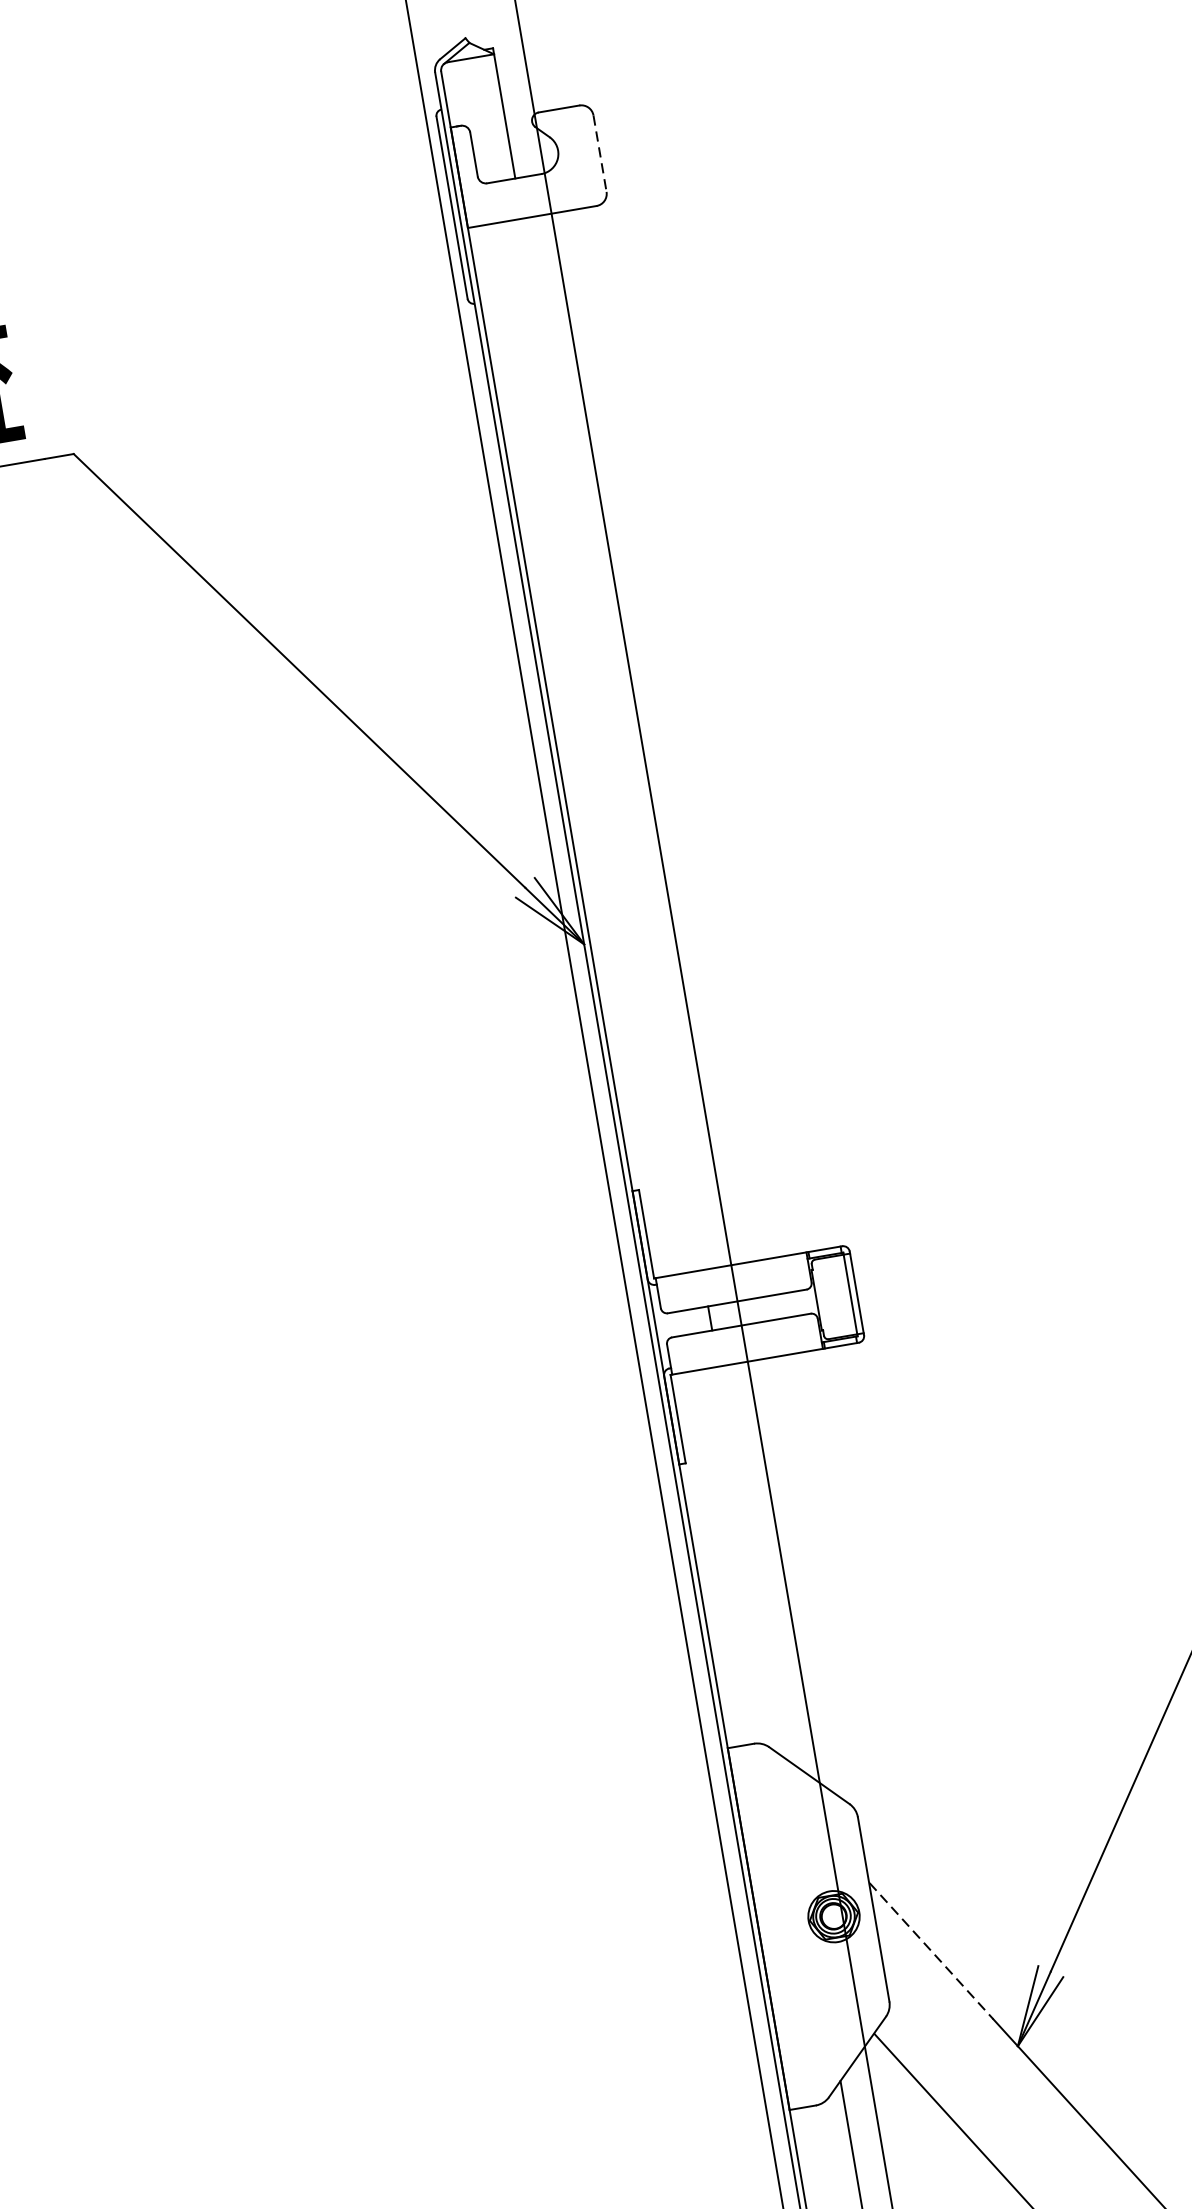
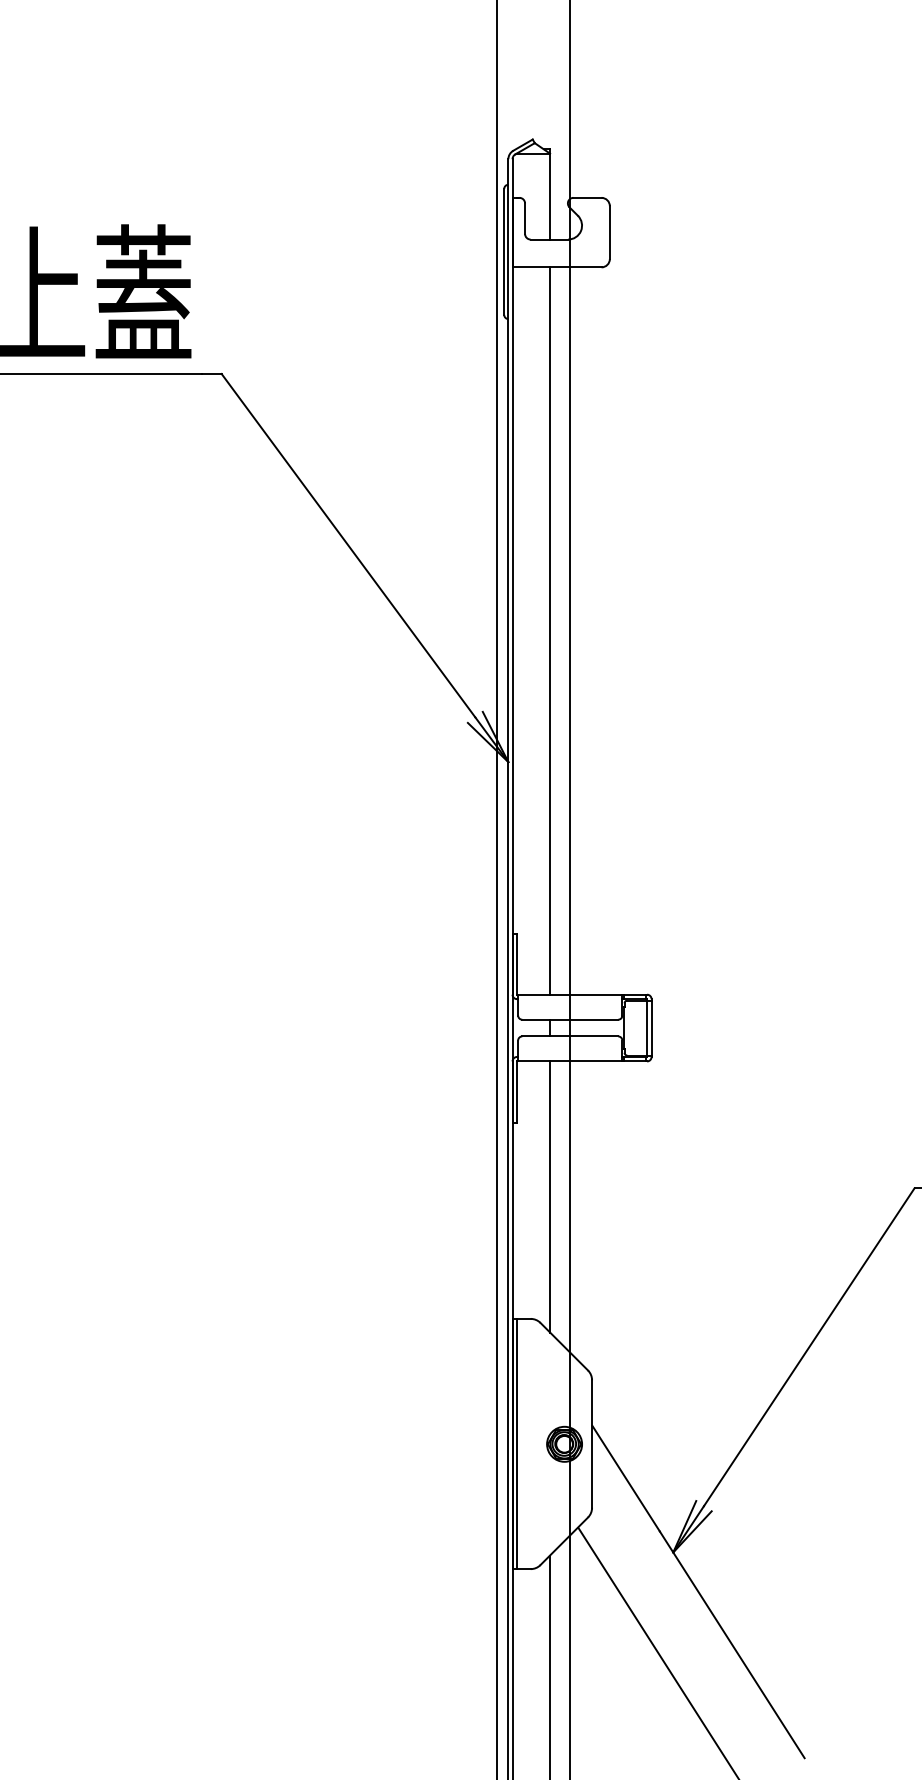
line: (599, 155) -> (609, 233), dashed -> solid
line: (612, 743) -> (550, 630), added
line: (752, 1561) -> (550, 1196), added
line: (764, 1927) -> (516, 1443), added
line: (931, 1950) -> (626, 1478), dashed -> solid

